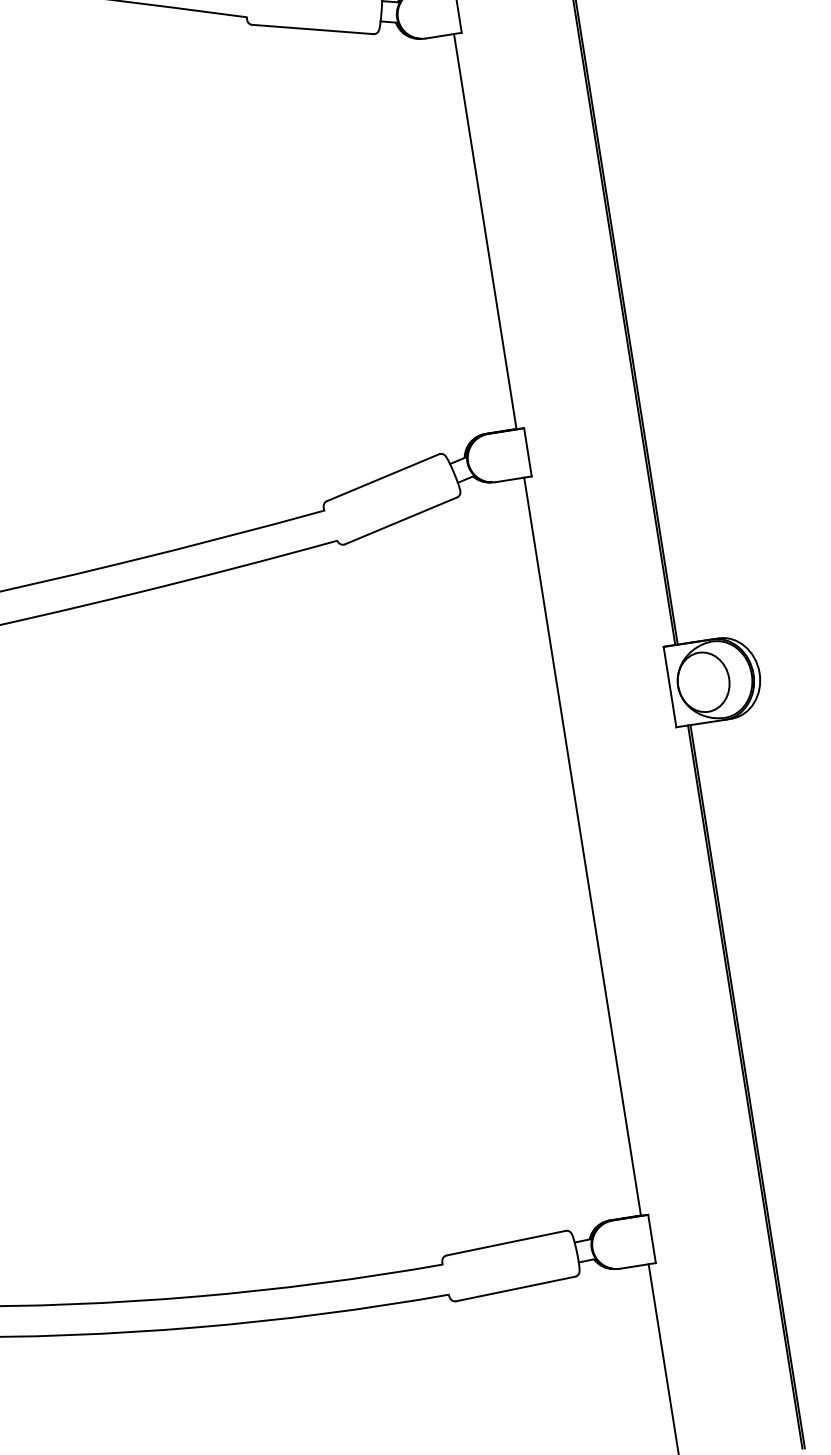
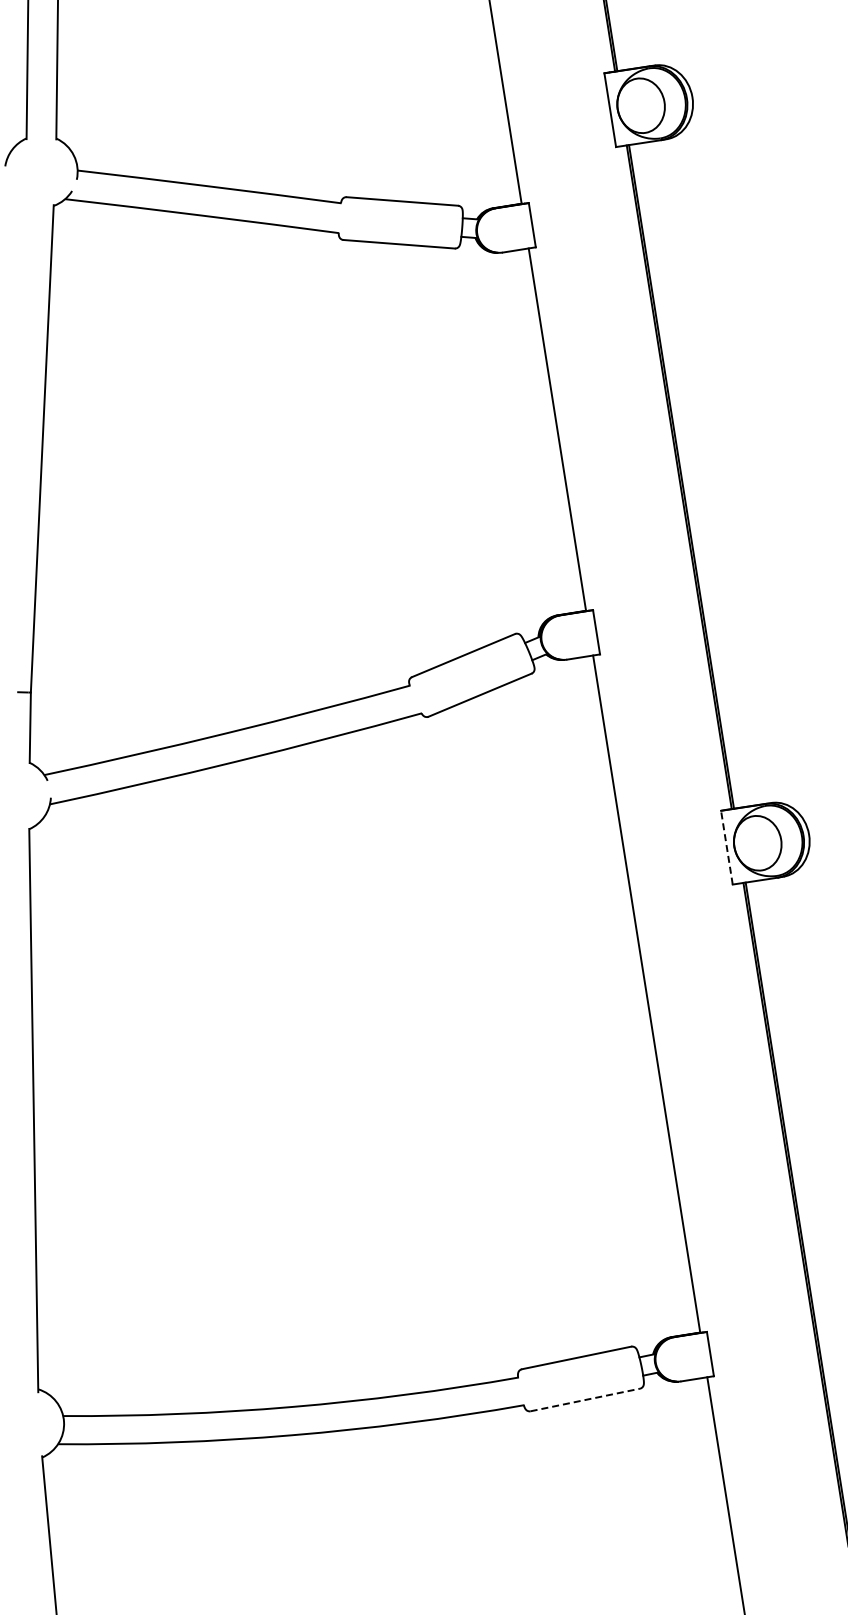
line: (669, 686) -> (726, 847), solid -> dashed
line: (515, 1289) -> (585, 1400), solid -> dashed

